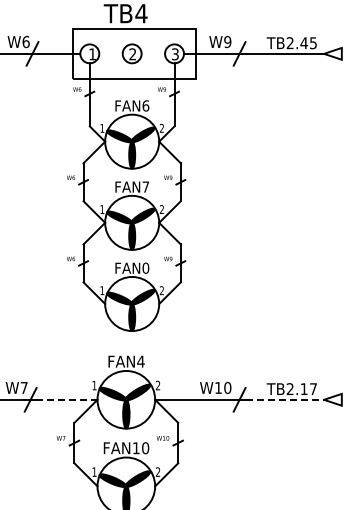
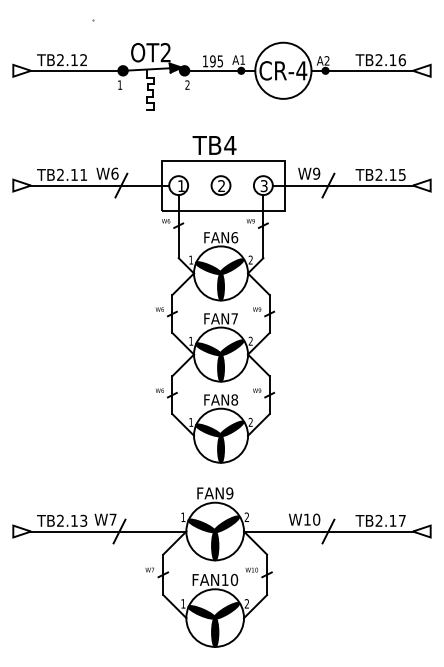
text: (303, 42) -> (392, 174), TB2.45 -> TB2.15
text: (145, 267) -> (234, 399), FAN0 -> FAN8
text: (140, 361) -> (229, 493), FAN4 -> FAN9
line: (66, 399) -> (155, 531), dashed -> solid
line: (285, 399) -> (374, 531), dashed -> solid

